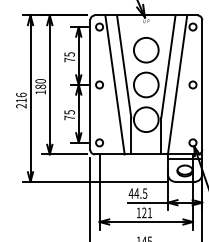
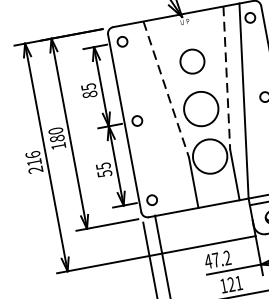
circle: (146, 50) -> (192, 61), size x0.7
text: (69, 59) -> (89, 93), 75 -> 85
line: (124, 66) -> (166, 89), solid -> dashed
line: (168, 66) -> (226, 78), solid -> dashed
line: (114, 84) -> (157, 116), removed
text: (69, 117) -> (104, 173), 75 -> 55
text: (140, 193) -> (221, 259), 44.5 -> 47.2

